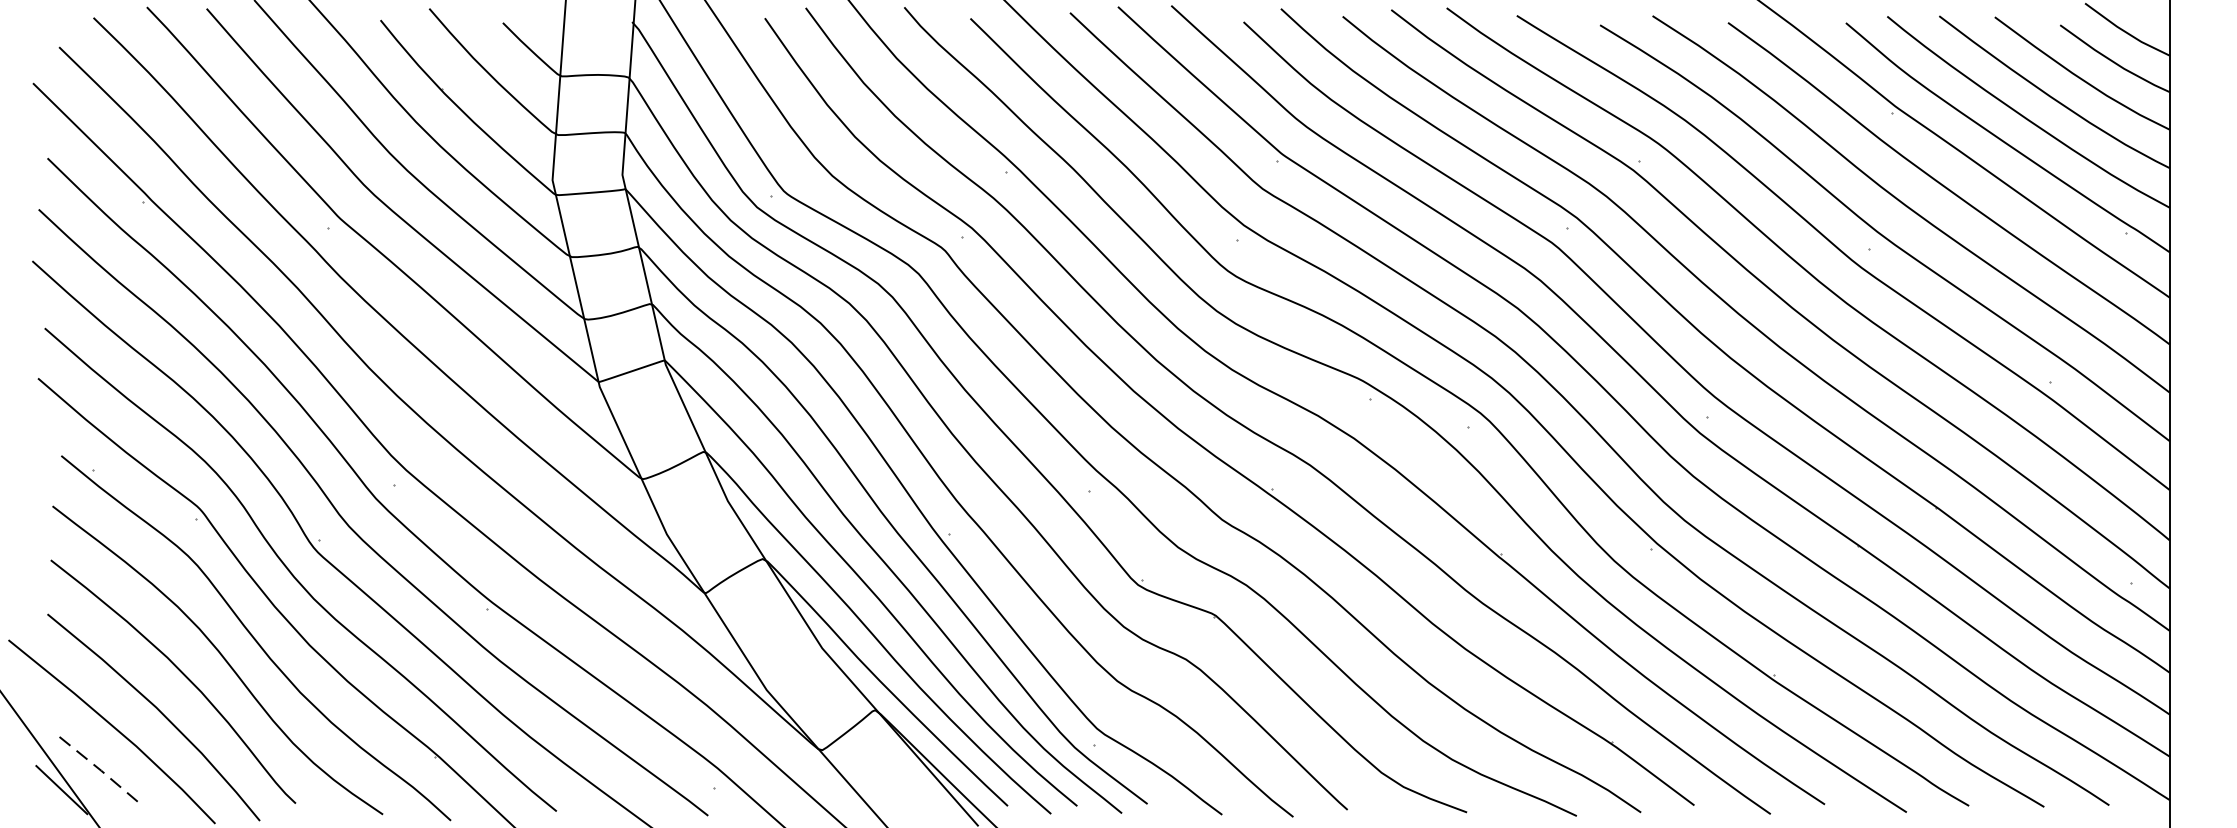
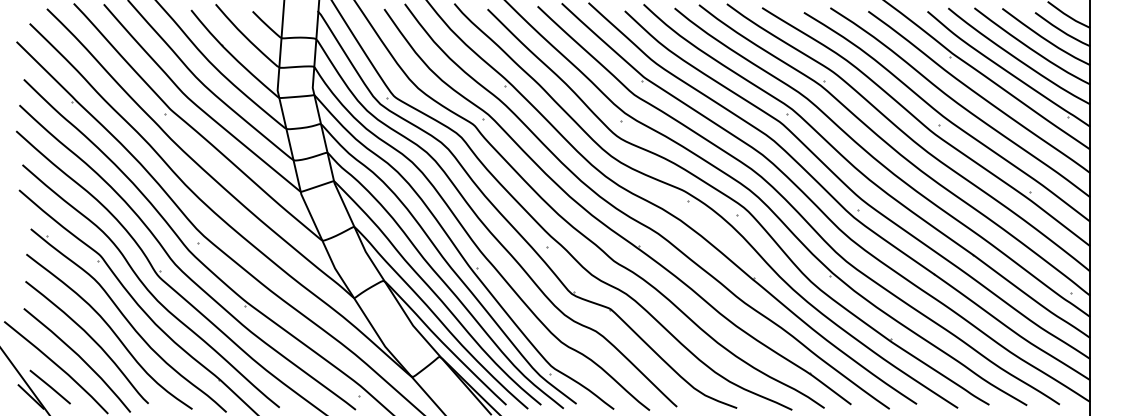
line: (100, 771) -> (50, 387), dashed -> solid

